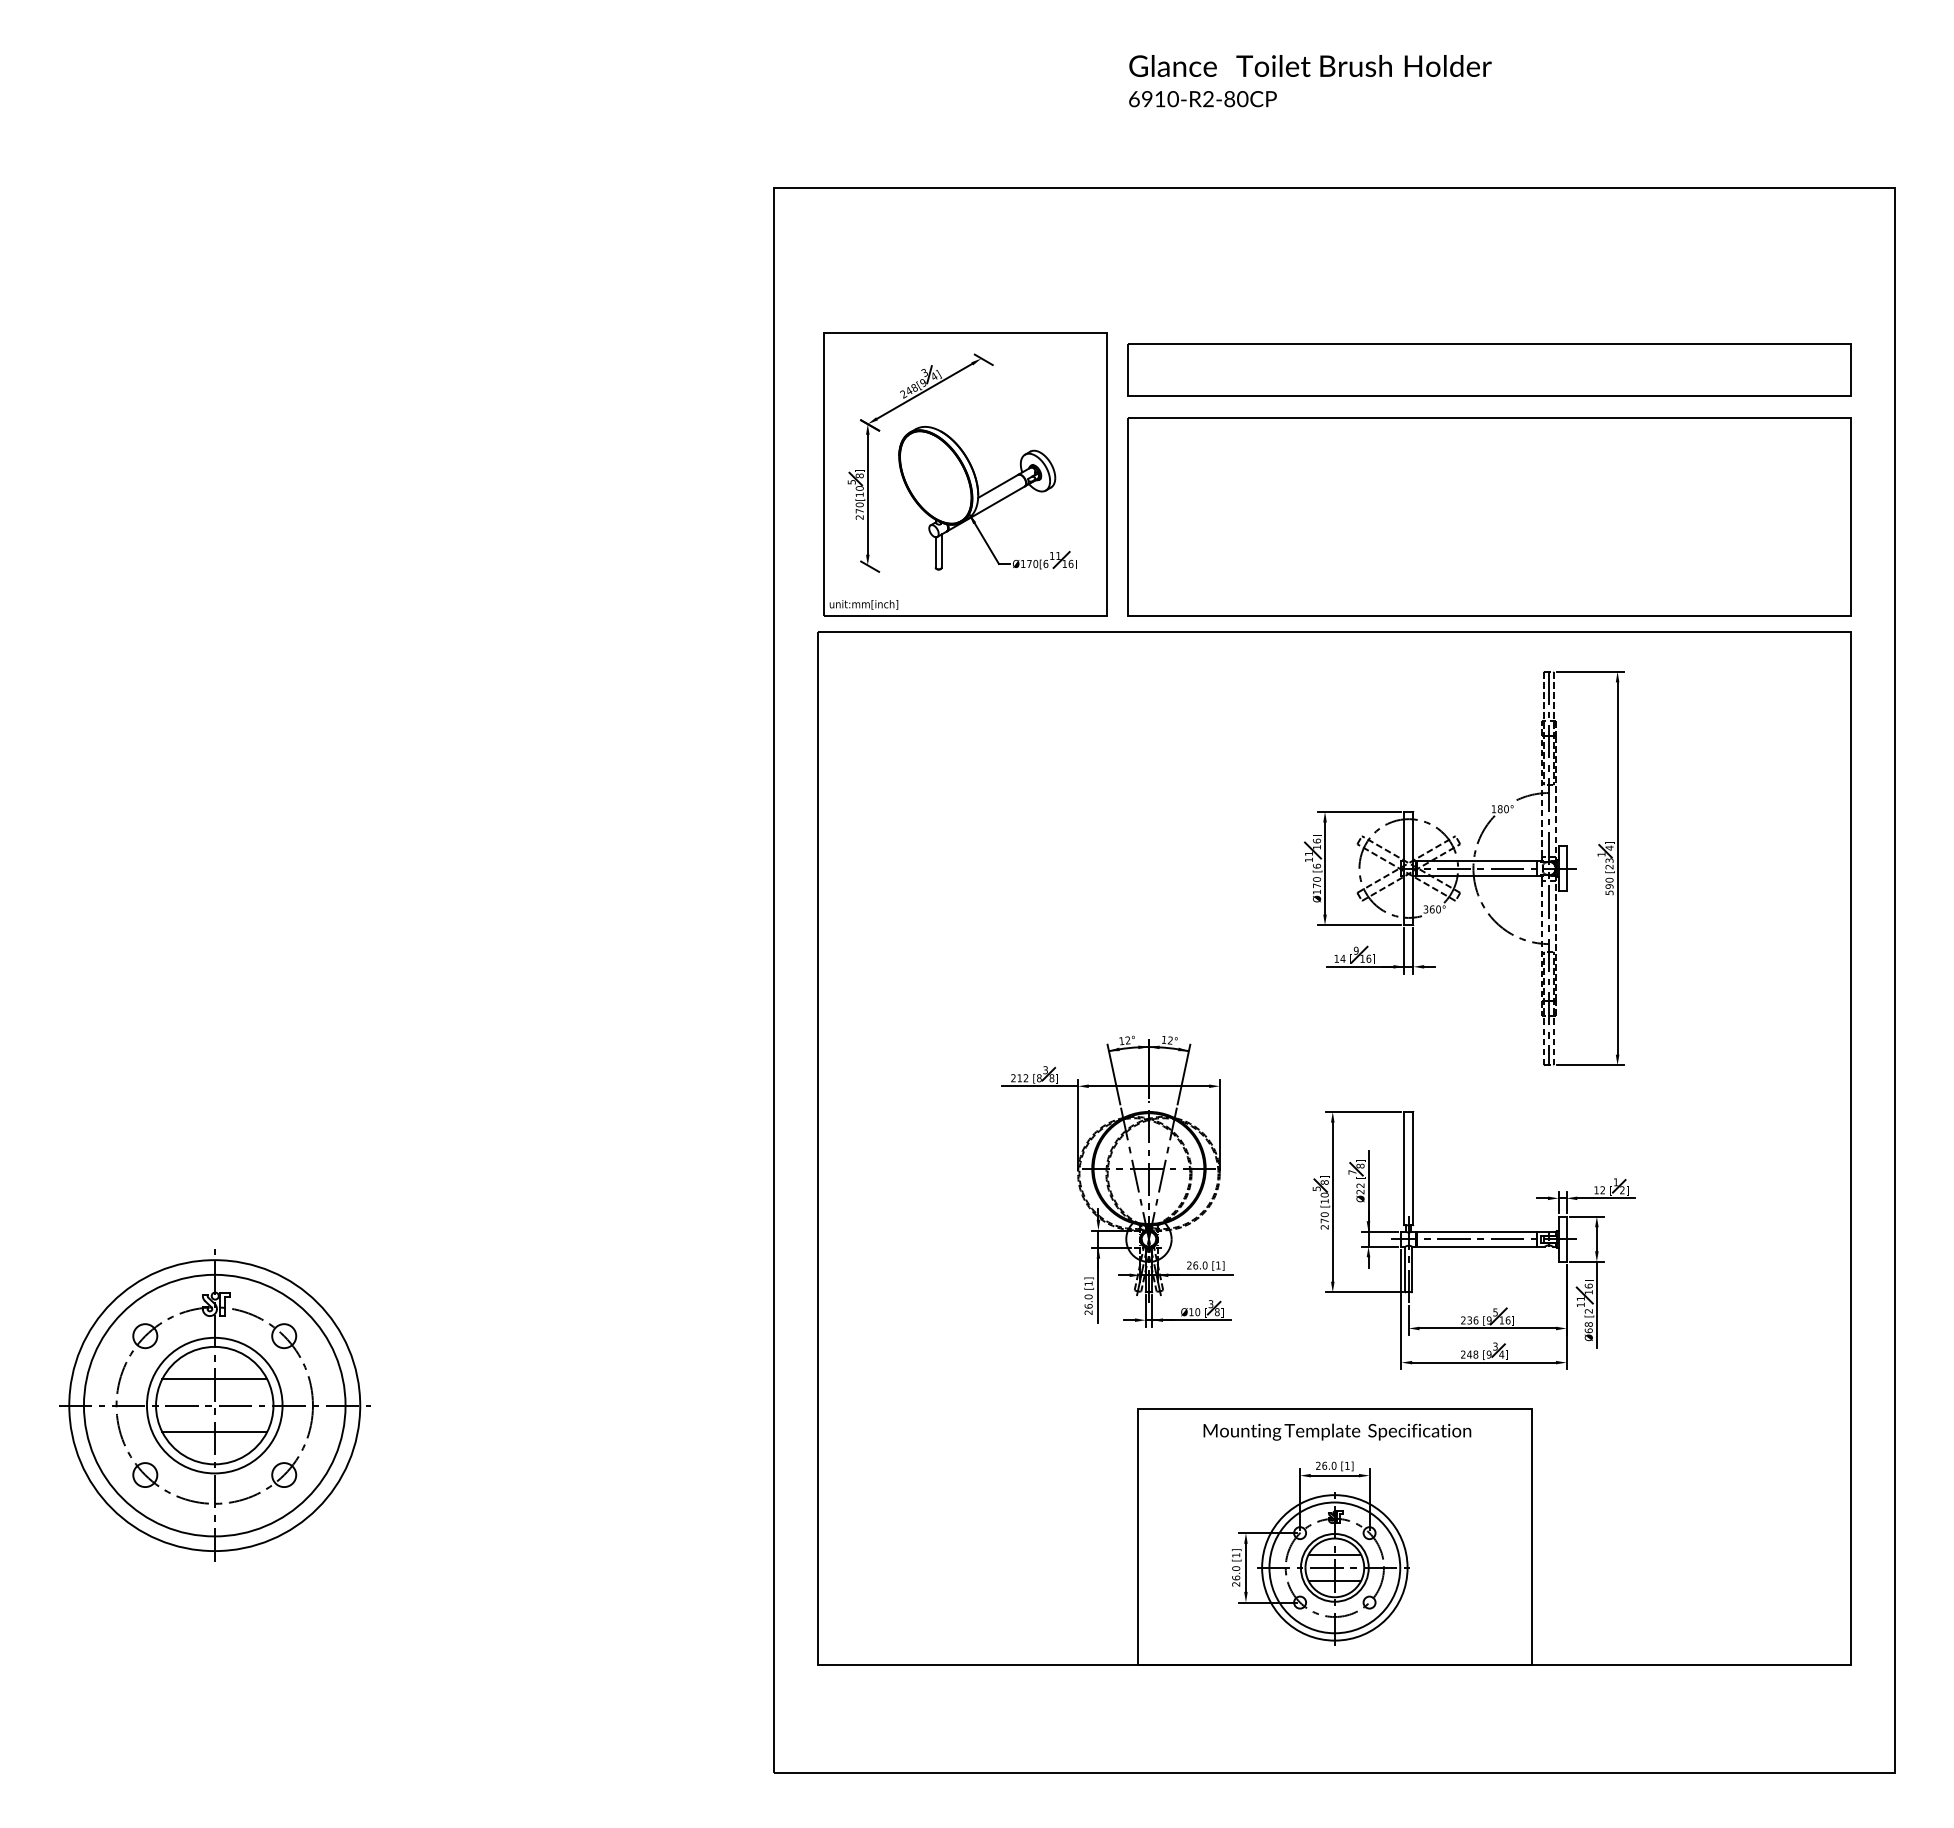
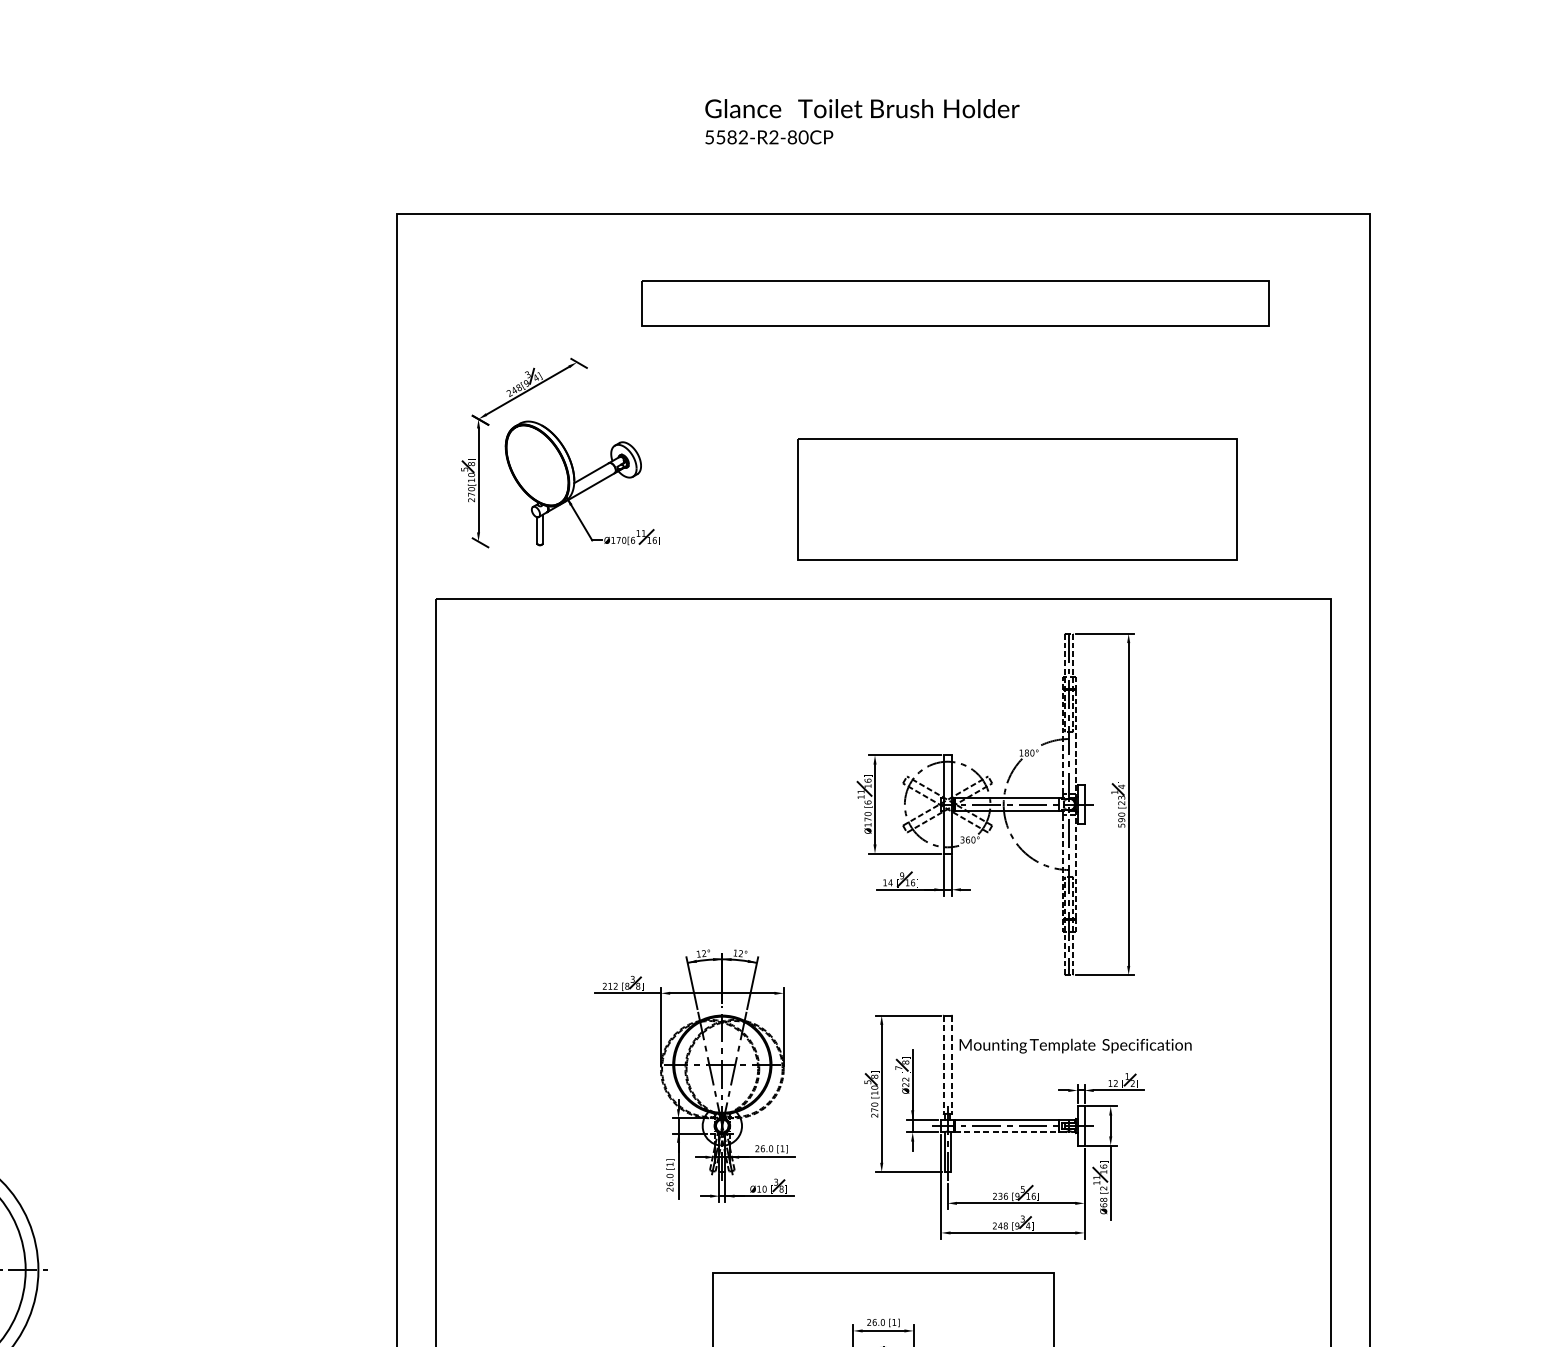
text: (1153, 99) -> (726, 137), 6910-R2-80CP -> 5582-R2-80CP
part: (1489, 369) -> (955, 303), moved
part: (965, 474) -> (563, 462), removed
part: (1489, 516) -> (1017, 499), size x0.7
line: (1404, 1168) -> (943, 1064), solid -> dashed
line: (1413, 1168) -> (951, 1064), solid -> dashed
line: (1477, 1246) -> (1007, 1132), solid -> dashed
text: (1337, 1431) -> (1075, 1045), moved

